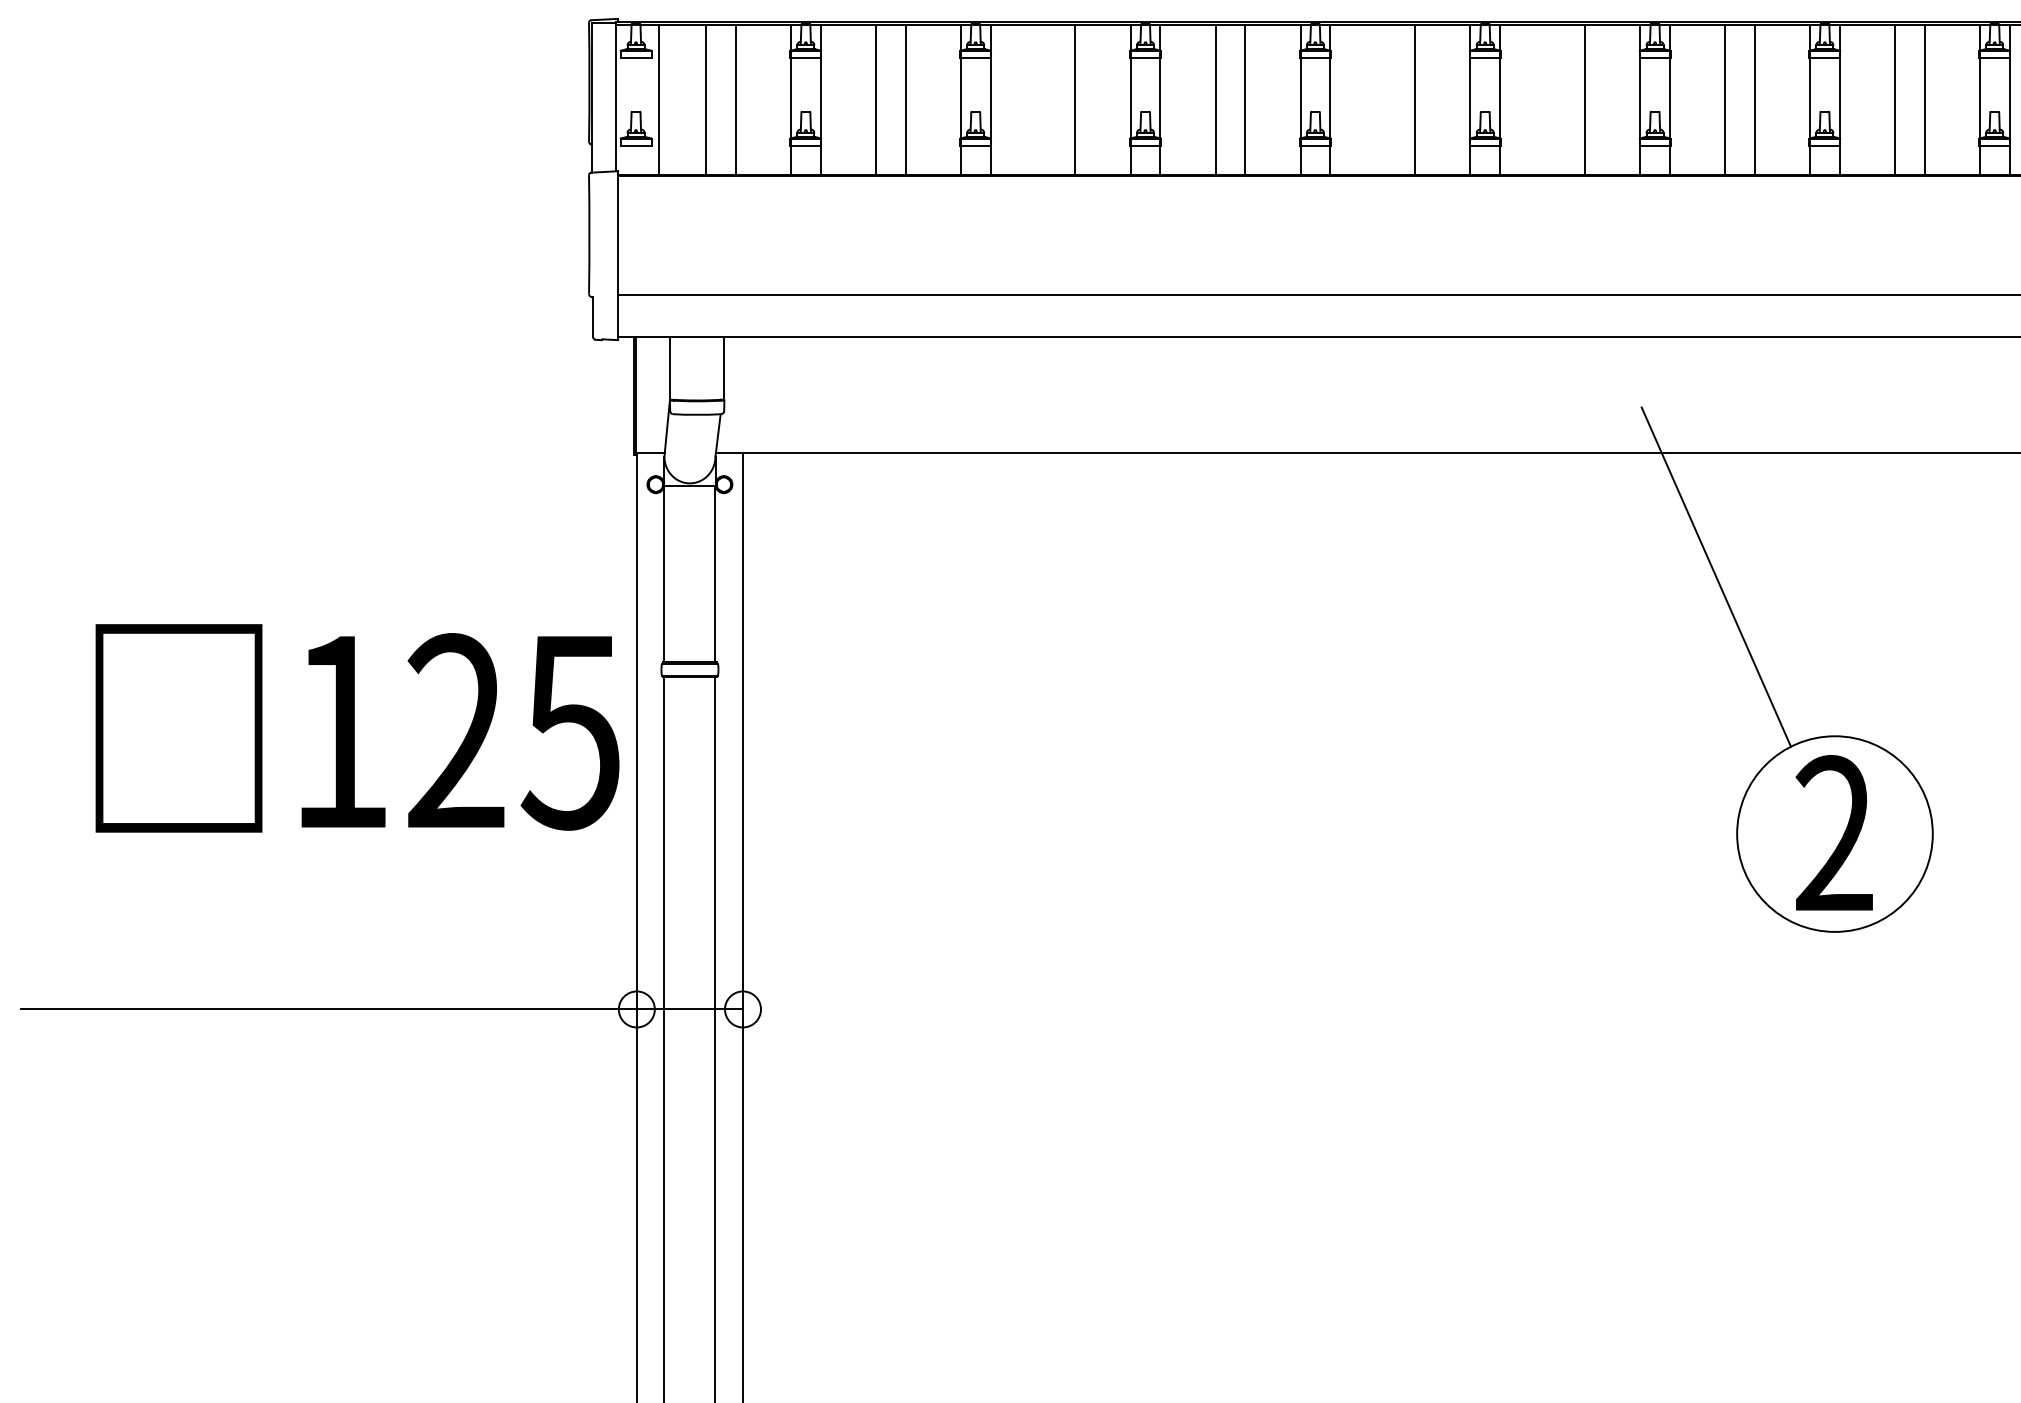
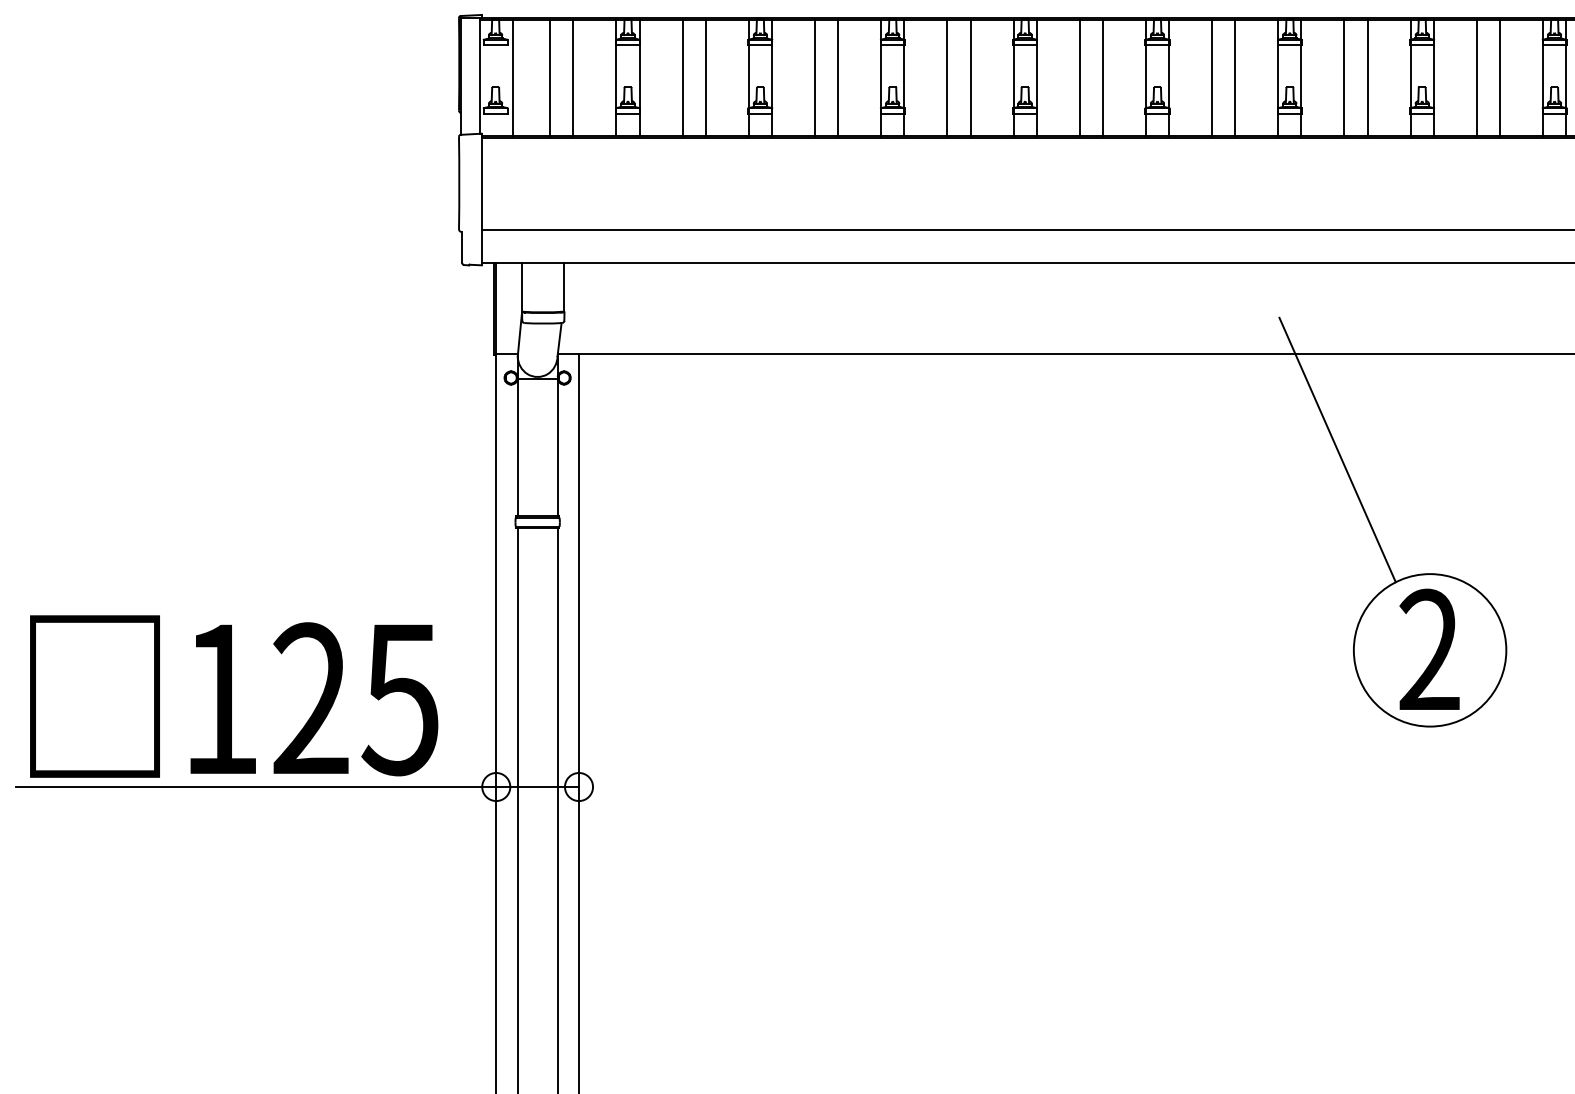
line: (1045, 99) -> (814, 77), added
line: (1385, 99) -> (1079, 77), added
line: (1555, 99) -> (1212, 77), added
text: (357, 728) -> (234, 696), moved

